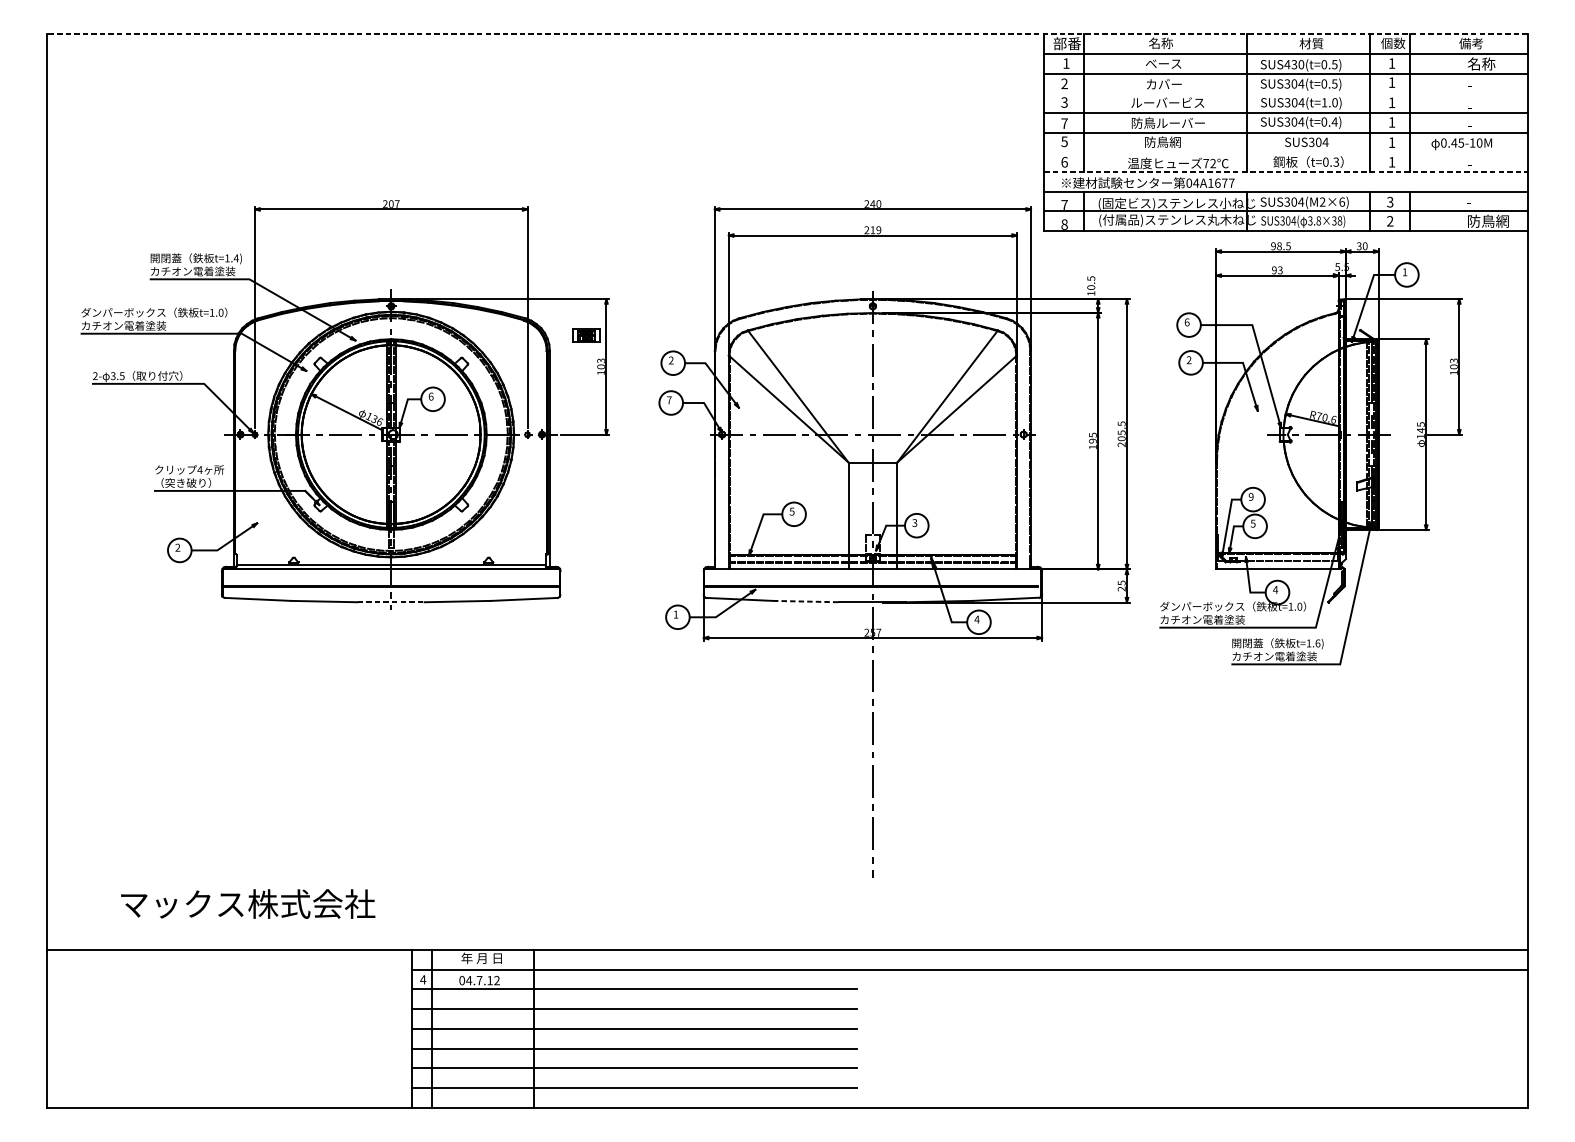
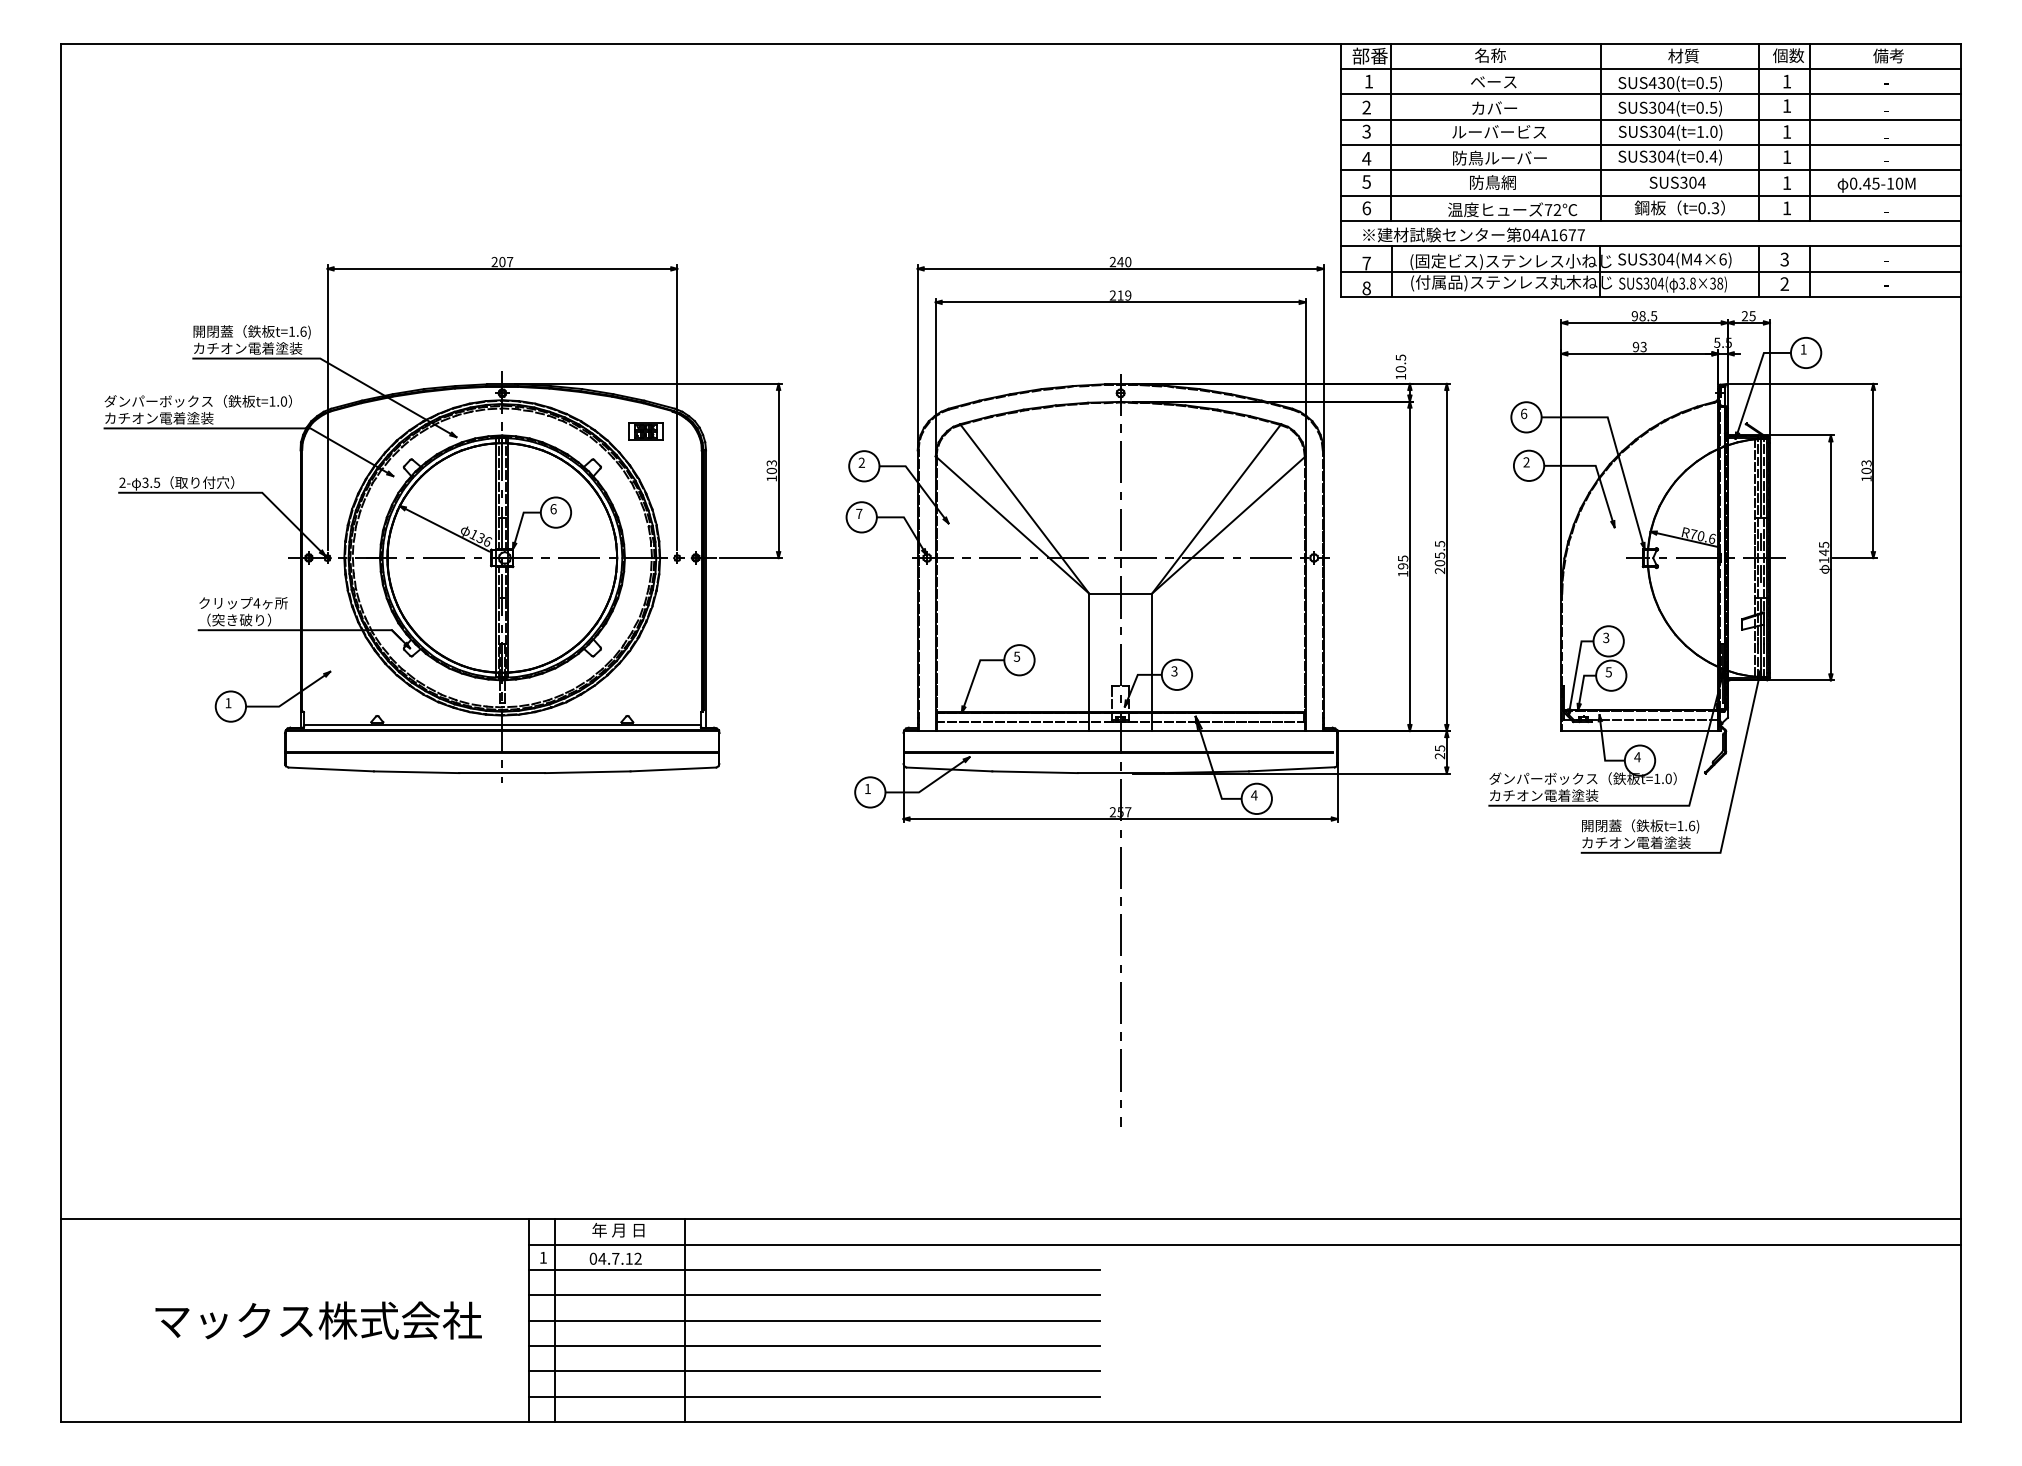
line: (787, 34) -> (1010, 44), dashed -> solid
text: (1481, 63) -> (1901, 81), 名称 -> -
line: (1285, 93) -> (1650, 119), added
text: (1064, 123) -> (1366, 158), 7 -> 4
line: (1285, 152) -> (1650, 195), added
line: (1286, 171) -> (1651, 220), dashed -> solid
text: (1322, 202) -> (1697, 259), SUS304(M2×6) -> SUS304(M4×6)
text: (1488, 220) -> (1910, 283), 防鳥網 -> -
text: (1362, 246) -> (1748, 316), 30 -> 25
text: (236, 258) -> (303, 331), t=1.4) -> t=1.6)
part: (586, 336) -> (645, 431), moved
text: (1251, 496) -> (1606, 637), 9 -> 3
text: (177, 548) -> (228, 703), 2 -> 1
line: (806, 601) -> (1035, 772), dashed -> solid
line: (391, 602) -> (502, 773), dashed -> solid
text: (248, 904) -> (318, 1320), moved
text: (423, 979) -> (543, 1257), 4 -> 1

